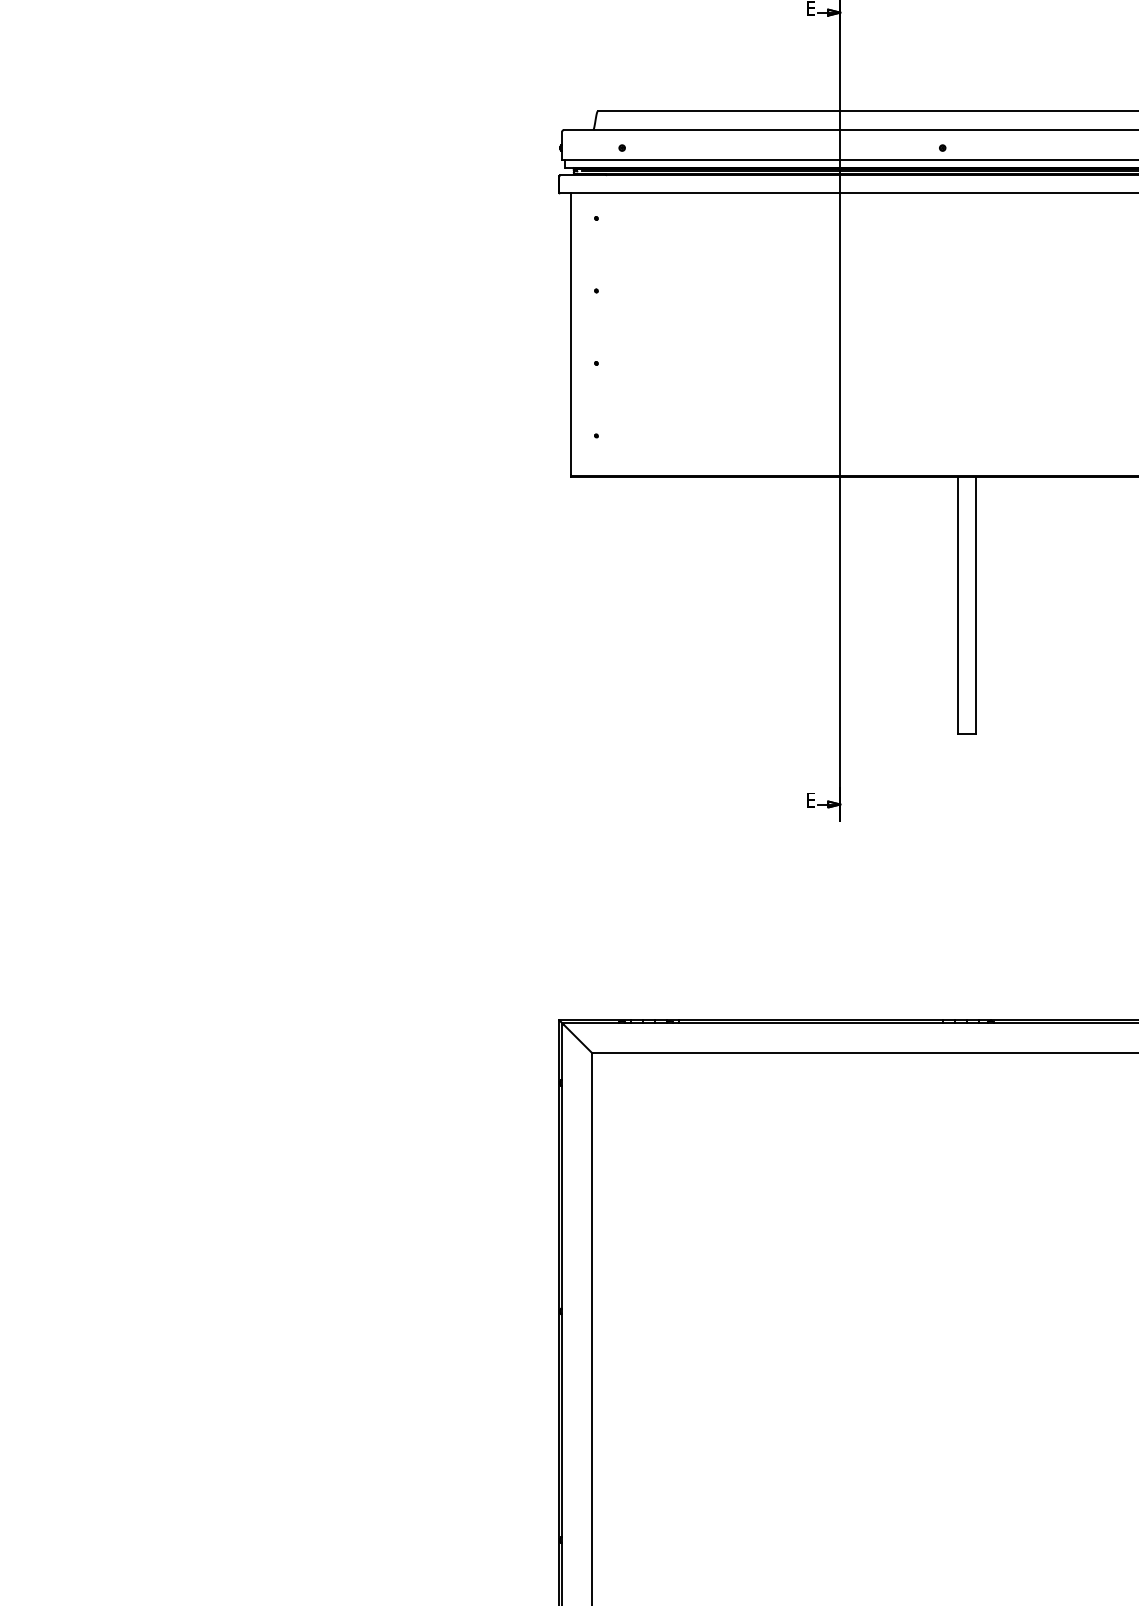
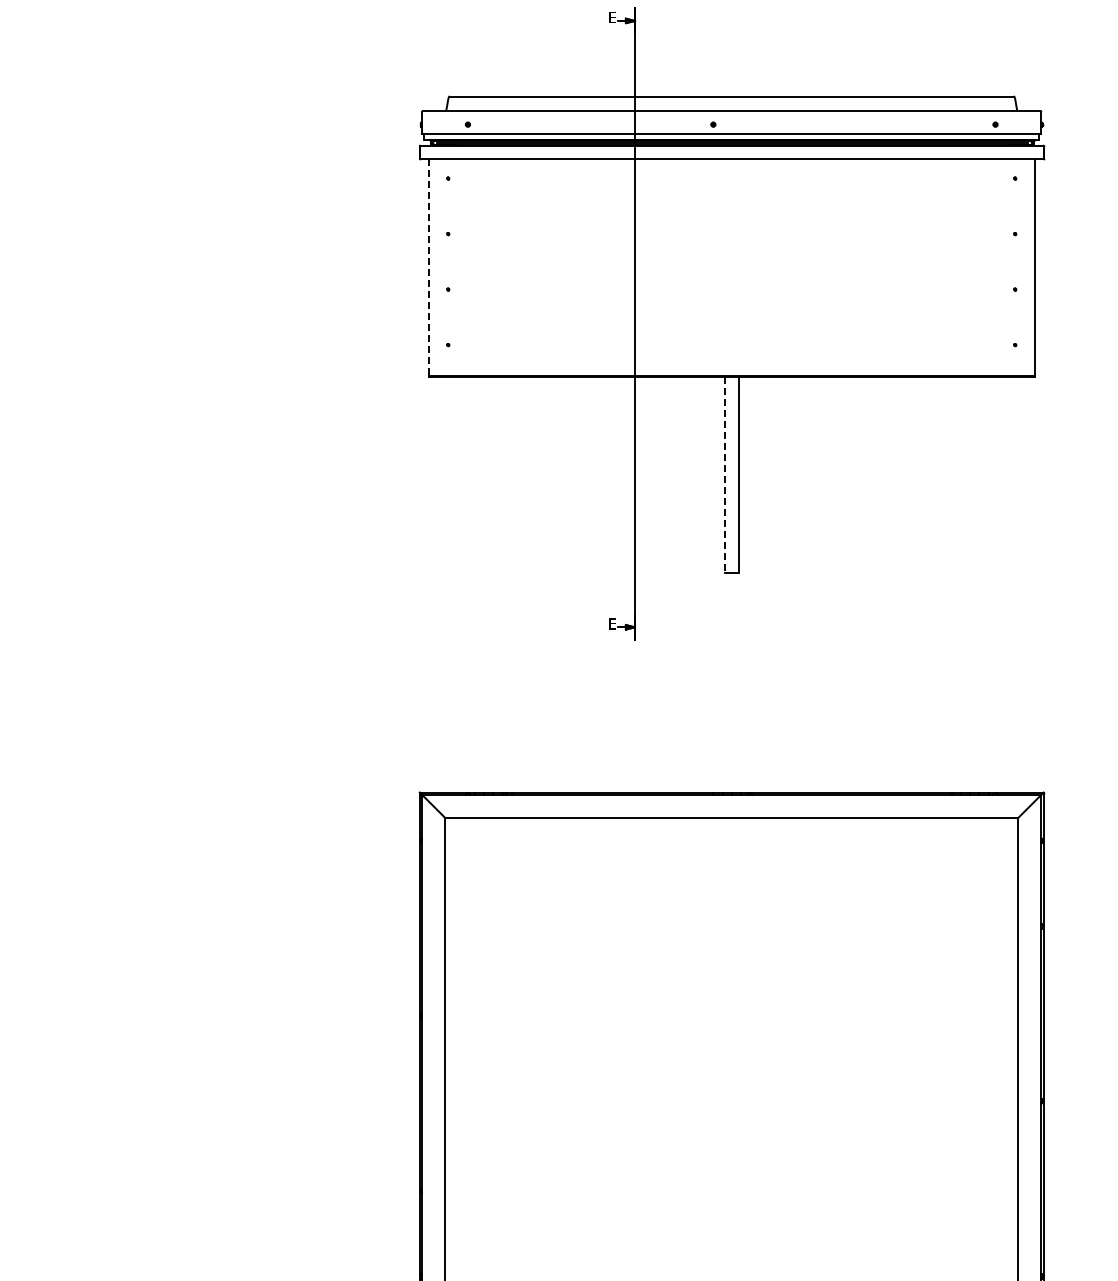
line: (570, 334) -> (428, 267), solid -> dashed
line: (957, 606) -> (724, 475), solid -> dashed

